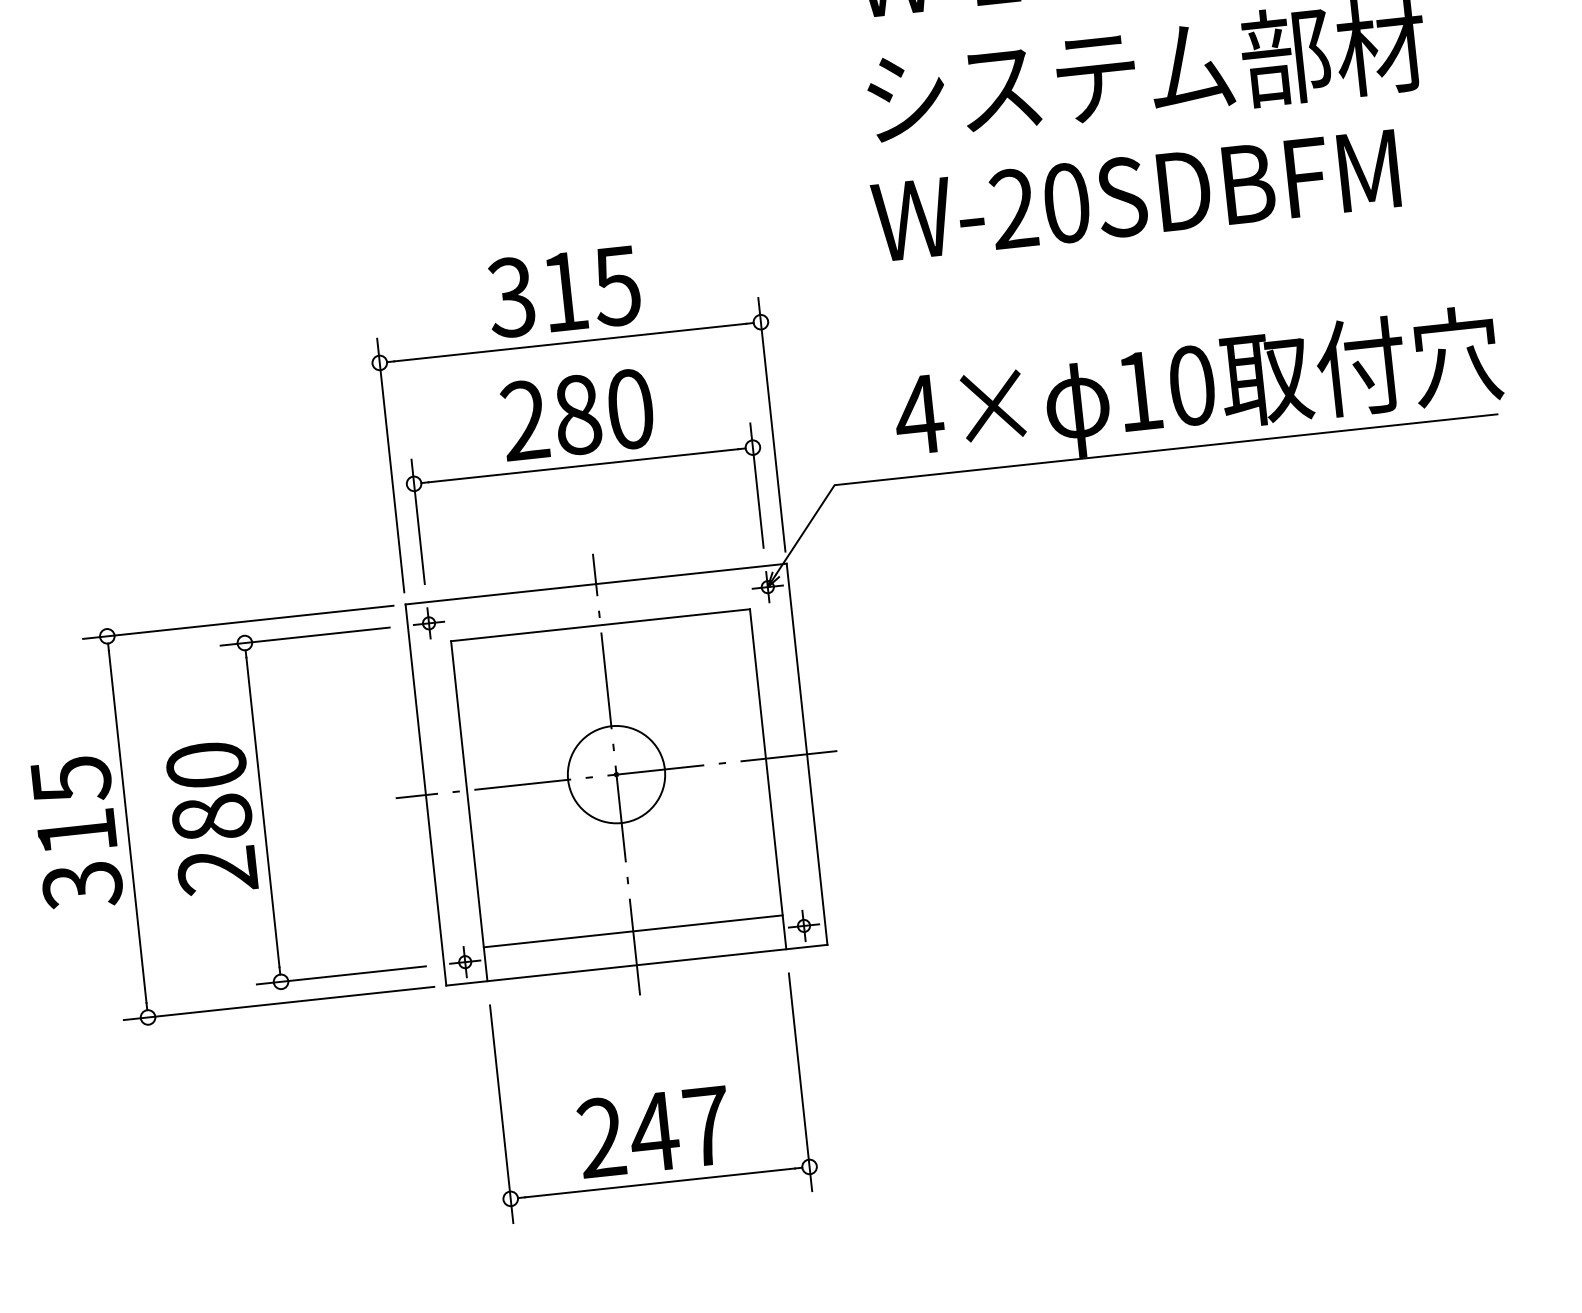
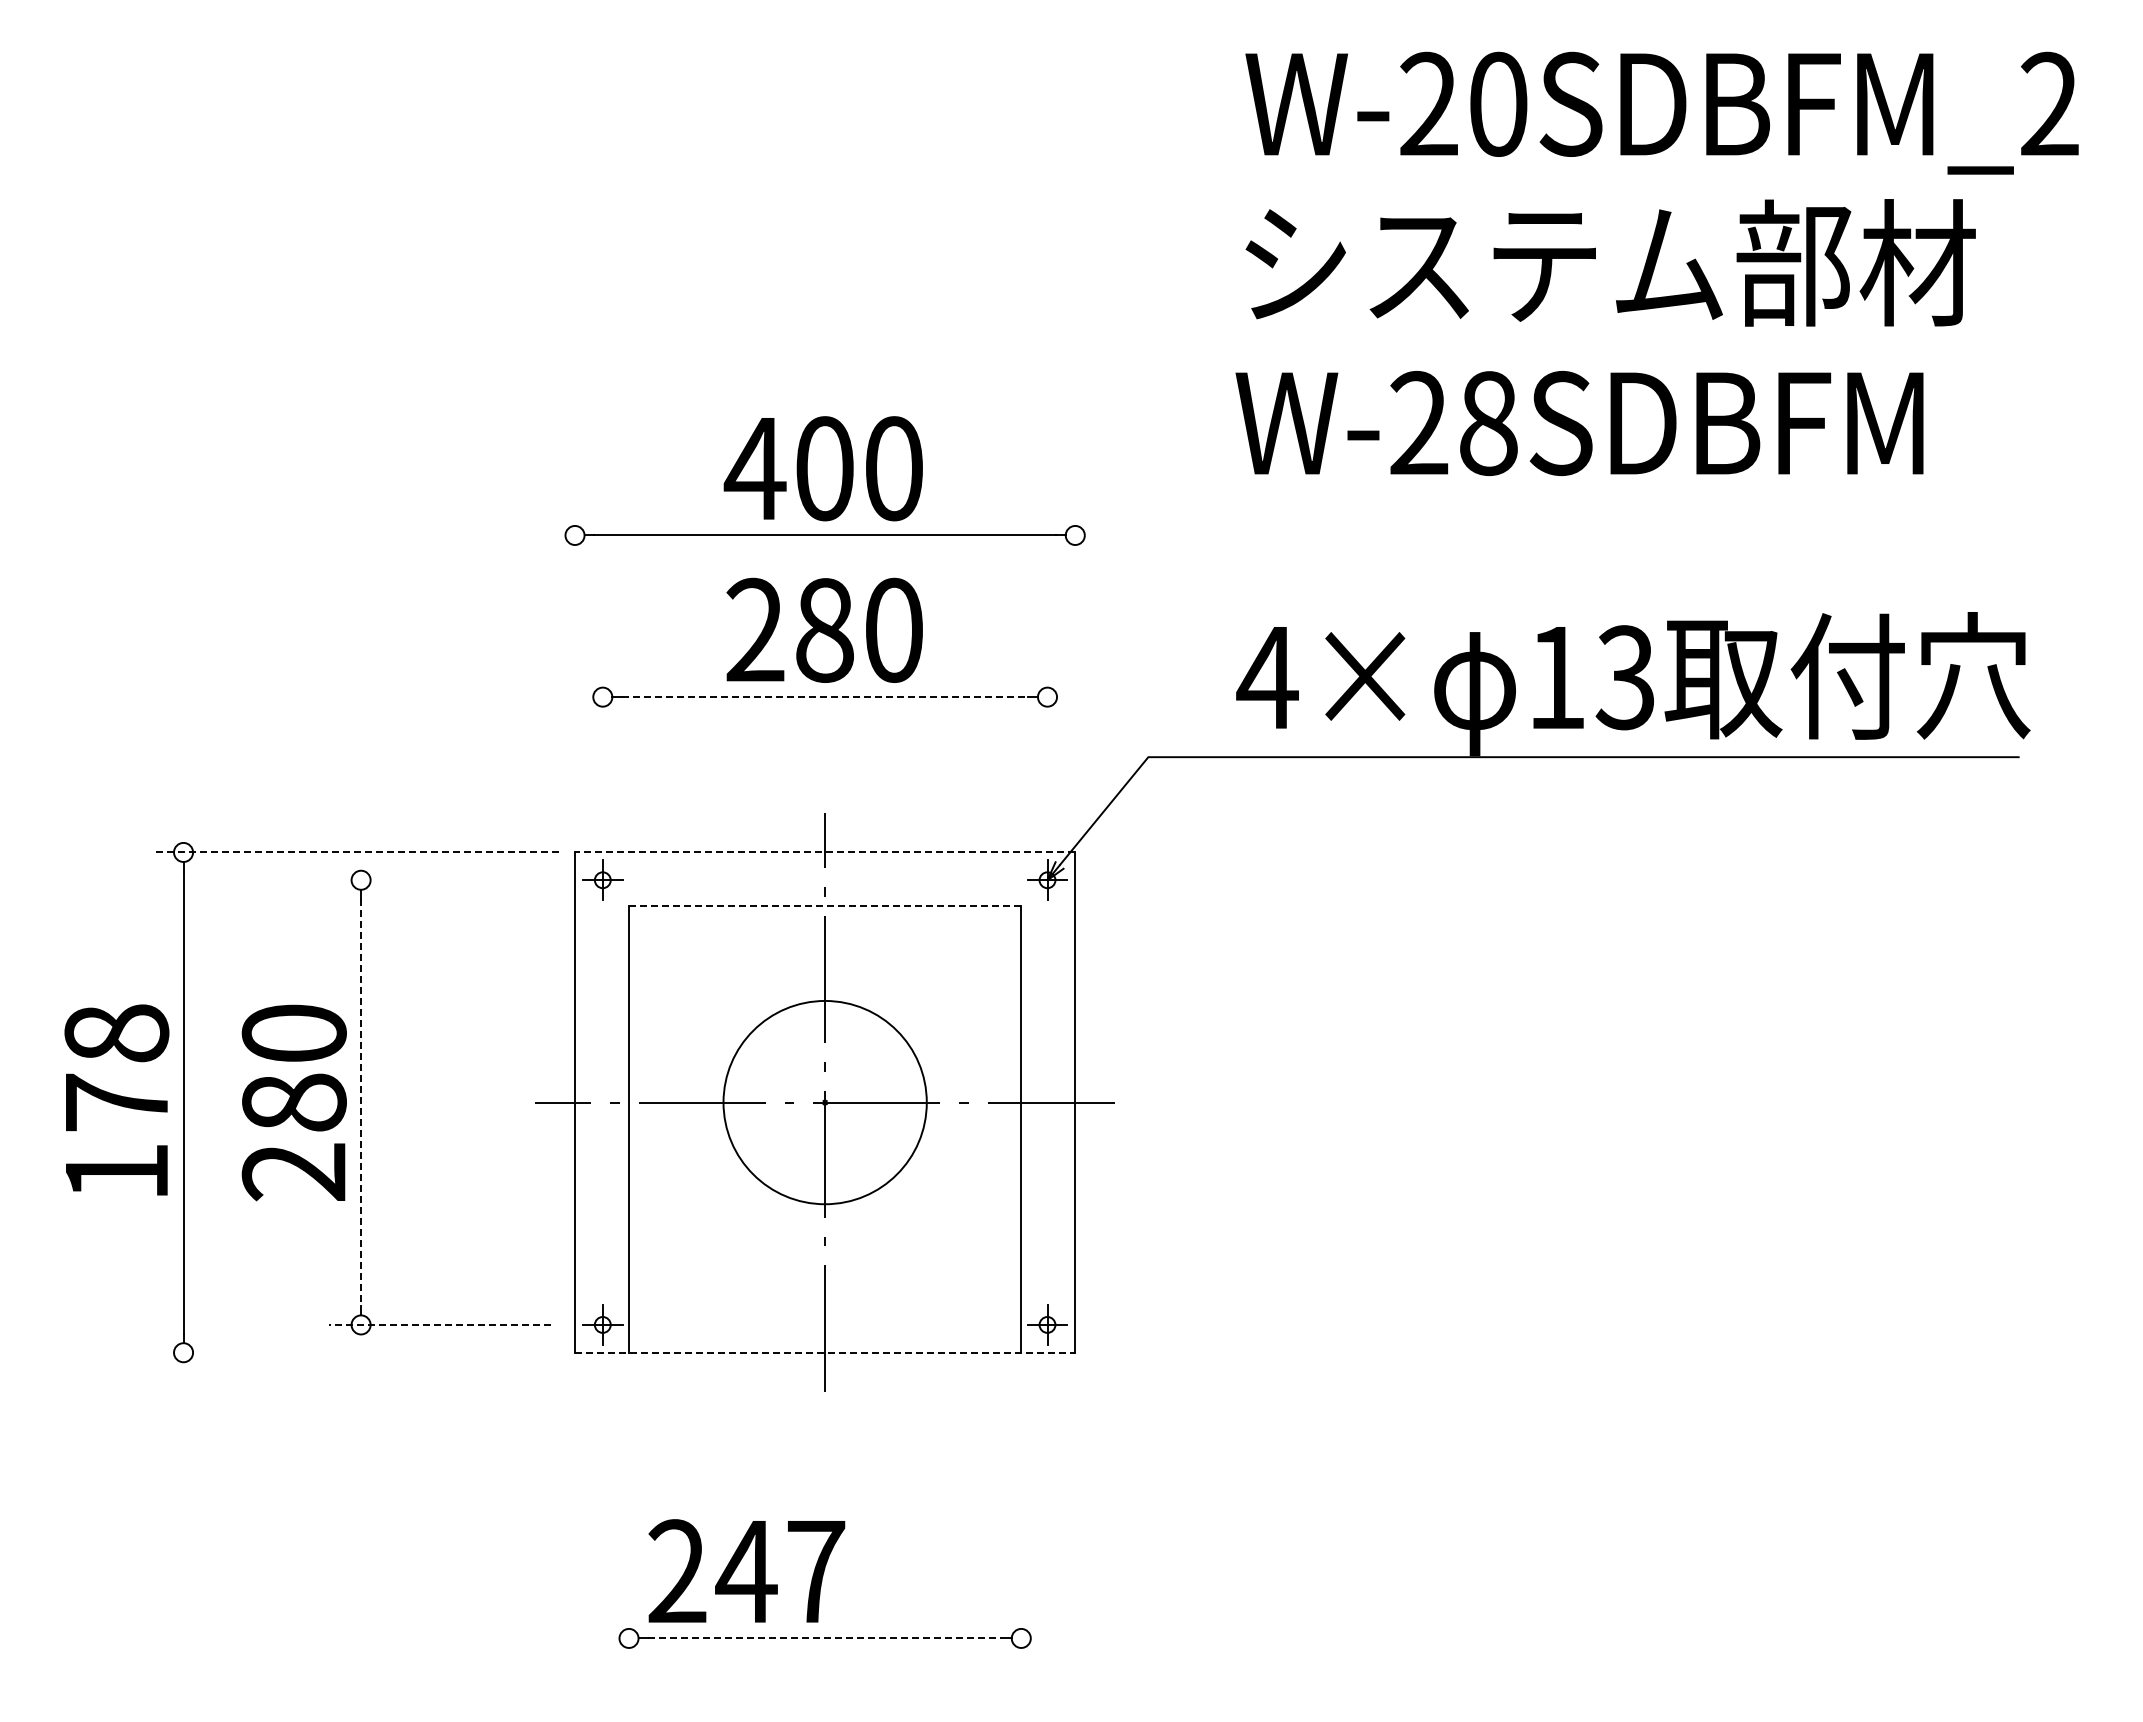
text: (1066, 202) -> (1488, 422), W-20SDBFM -> W-28SDBFM
text: (562, 291) -> (822, 468), 315 -> 400
text: (1190, 385) -> (1624, 677), 10 -> 13
line: (771, 424) -> (1075, 669), removed
line: (391, 465) -> (575, 669), removed
line: (583, 465) -> (825, 697), solid -> dashed
line: (756, 485) -> (1047, 746), removed
line: (417, 521) -> (602, 746), removed
line: (595, 584) -> (824, 852), solid -> dashed
line: (238, 622) -> (355, 852), solid -> dashed
line: (600, 625) -> (824, 906), solid -> dashed
line: (305, 636) -> (440, 880), removed
circle: (616, 774) -> (824, 1102), size x1.6
line: (263, 813) -> (361, 1103), solid -> dashed
text: (76, 833) -> (116, 1103), 315 -> 178
line: (633, 931) -> (825, 1308), removed
line: (637, 965) -> (825, 1352), solid -> dashed
line: (341, 975) -> (440, 1324), solid -> dashed
line: (279, 1003) -> (355, 1352), removed
line: (800, 1082) -> (1021, 1527), removed
line: (502, 1114) -> (629, 1527), removed
text: (654, 1131) -> (746, 1570), moved
line: (660, 1182) -> (825, 1638), solid -> dashed

